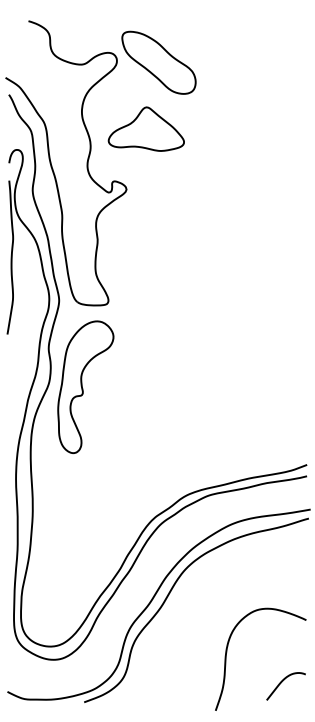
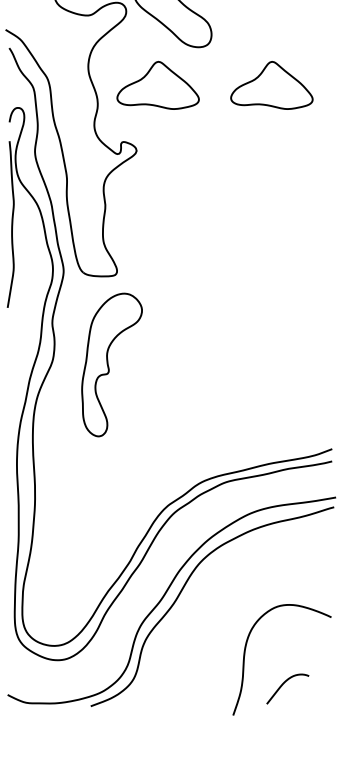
part: (250, 128) -> (270, 84), added
part: (85, 387) -> (111, 365), moved
curve: (282, 682) -> (283, 684), moved

